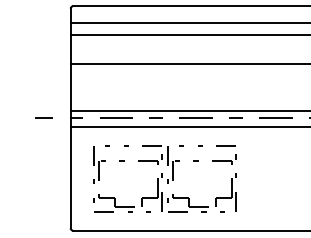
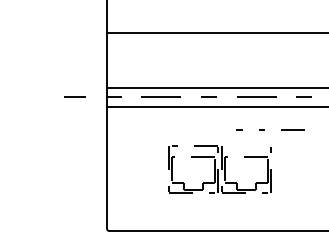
part: (164, 178) -> (219, 168), size x0.6

